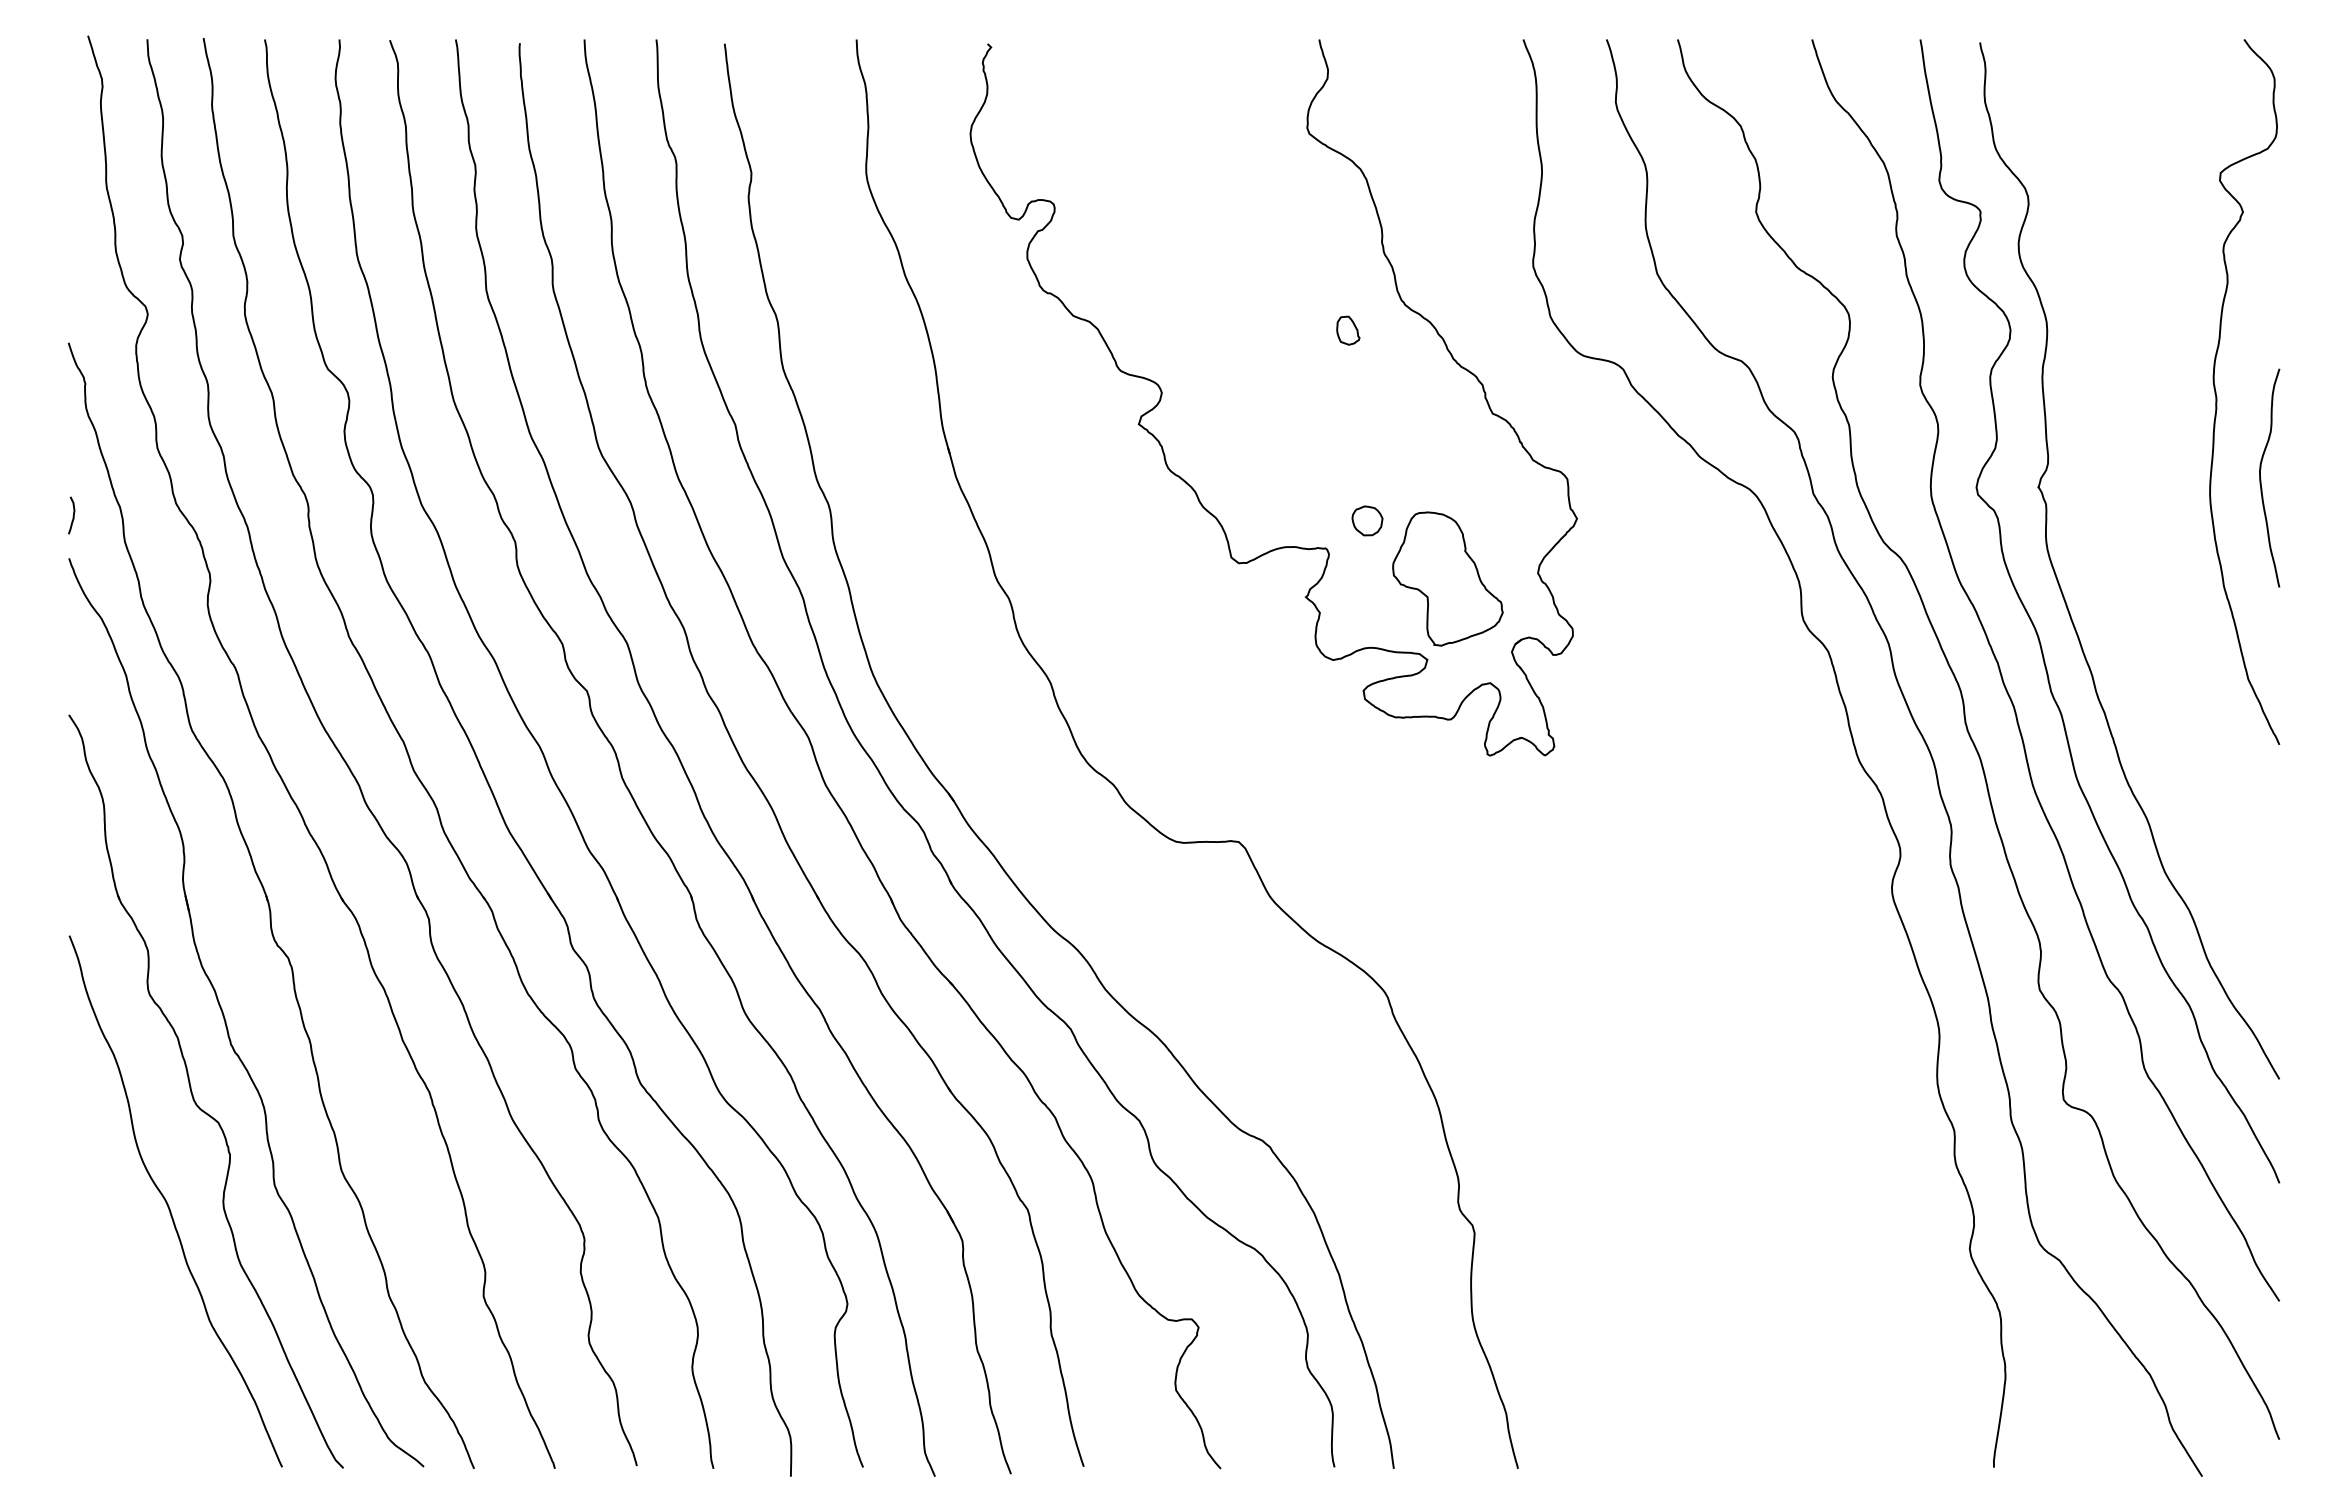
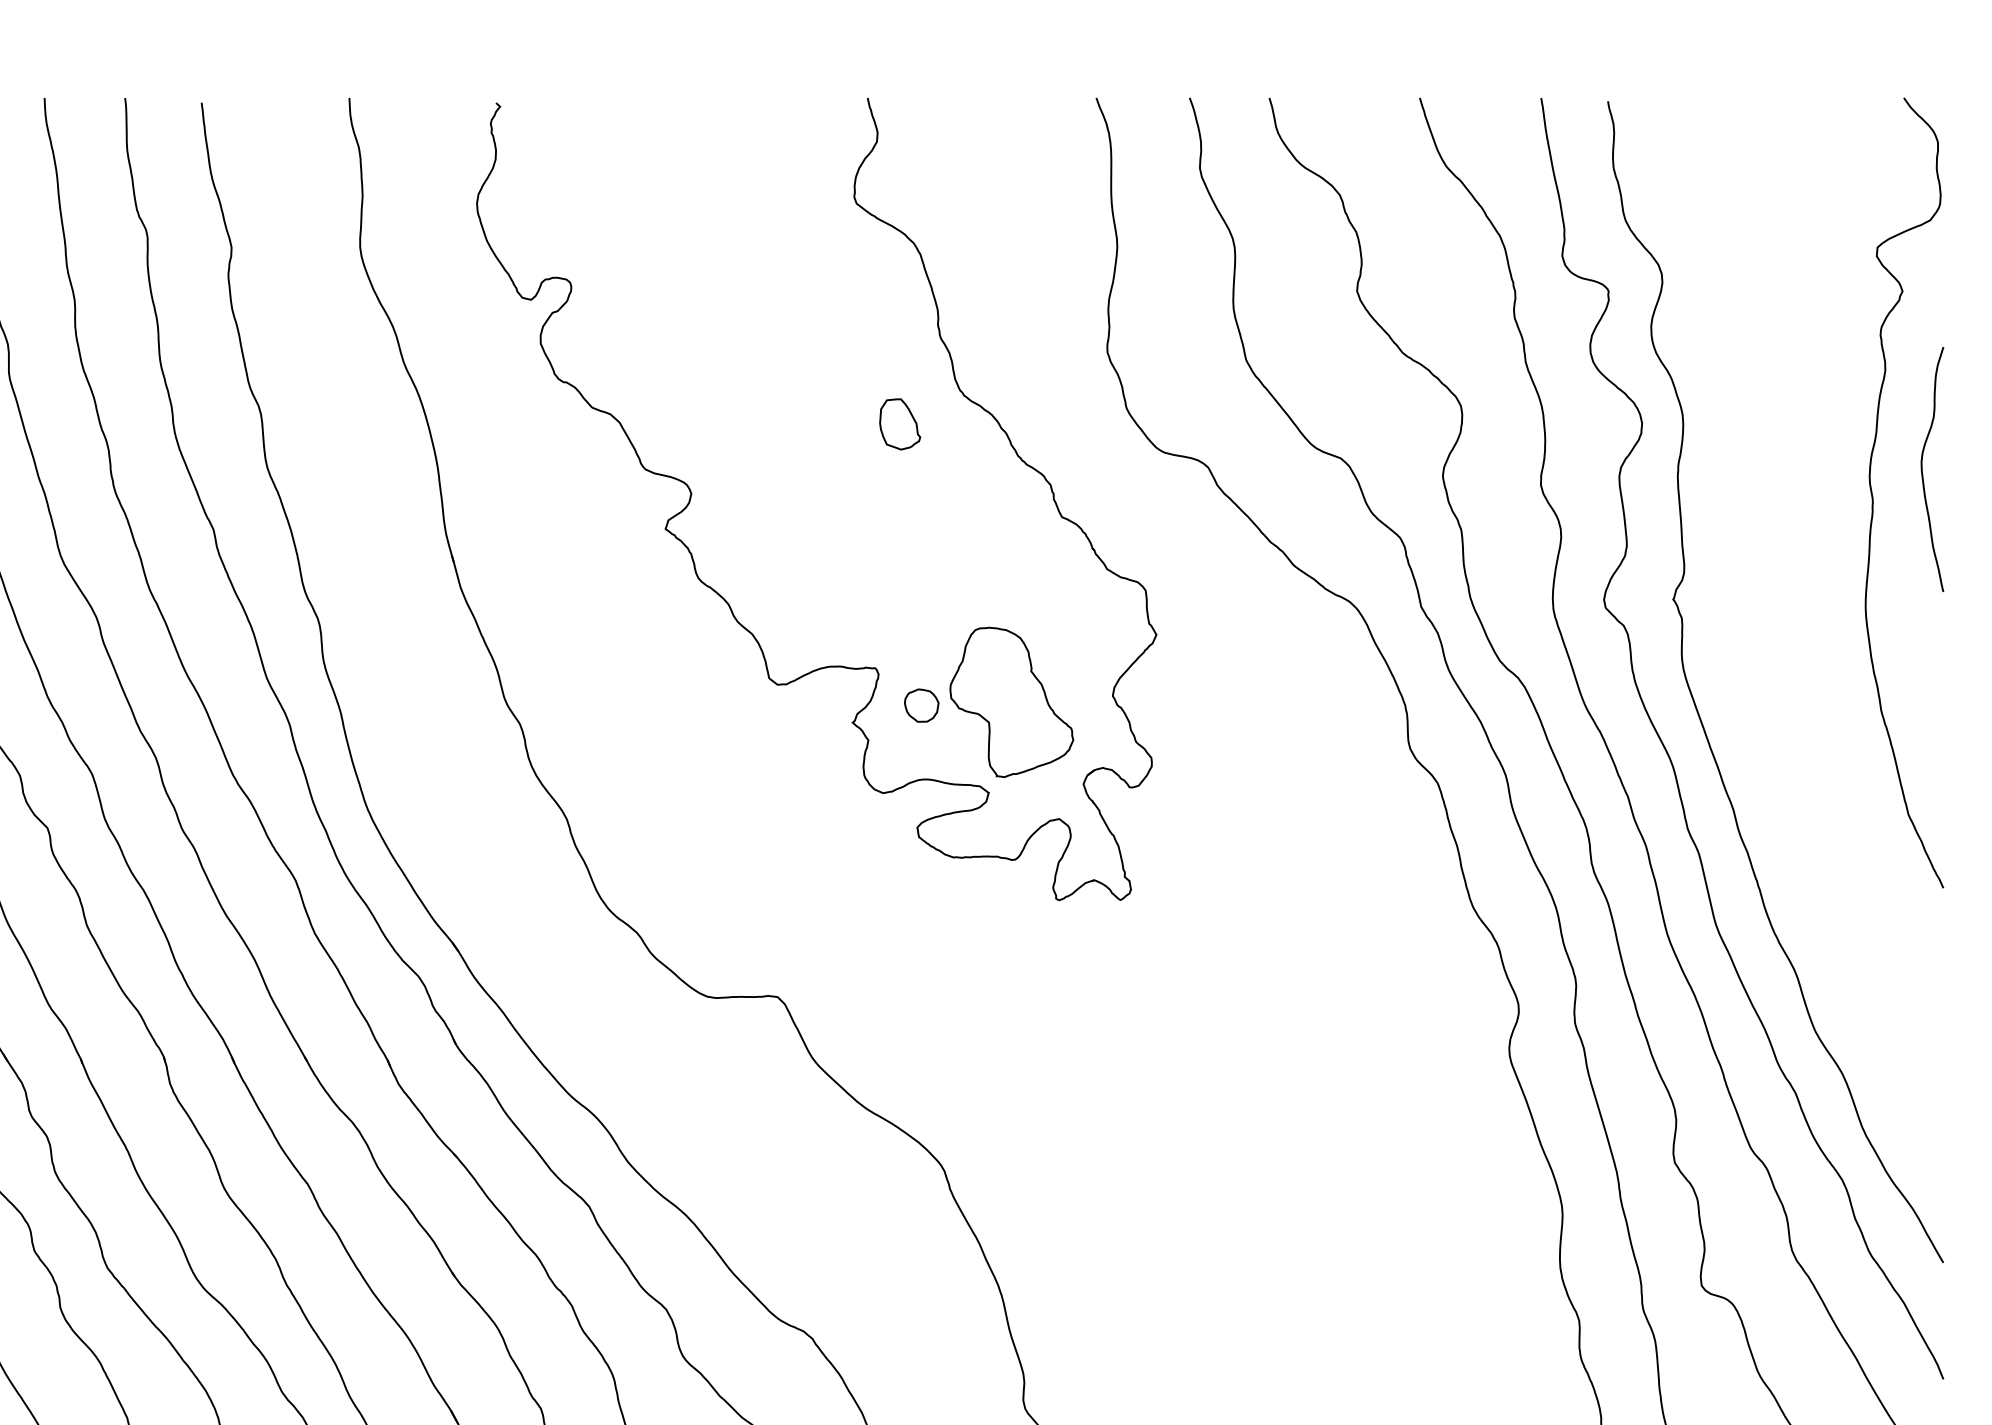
part: (1348, 330) -> (900, 423), size x1.6
curve: (2261, 478) -> (1923, 469), moved
part: (1367, 520) -> (921, 705), moved

